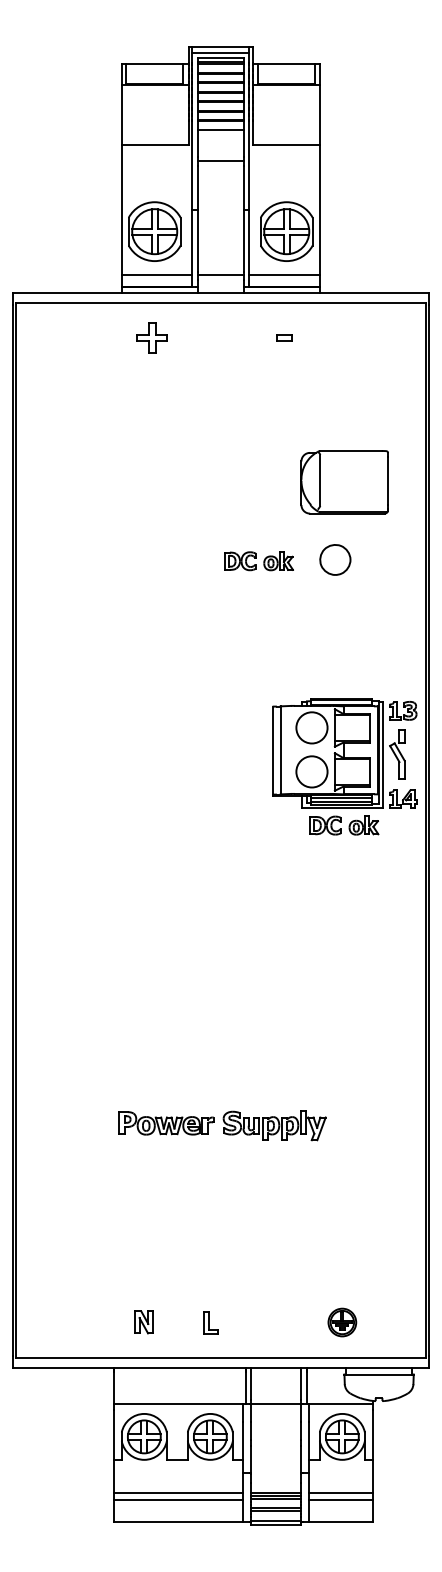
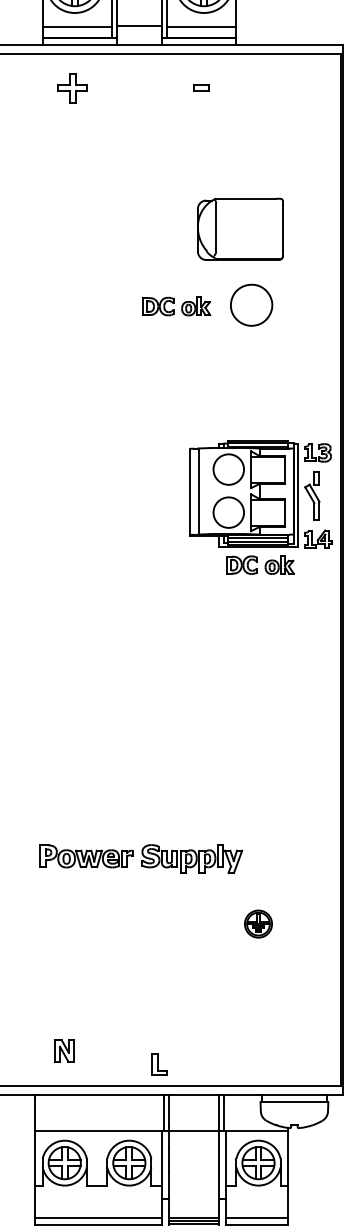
part: (344, 482) -> (240, 229), moved
part: (335, 559) -> (251, 304), size x1.4
part: (210, 1322) -> (158, 1063), moved
part: (342, 1322) -> (258, 924), moved

